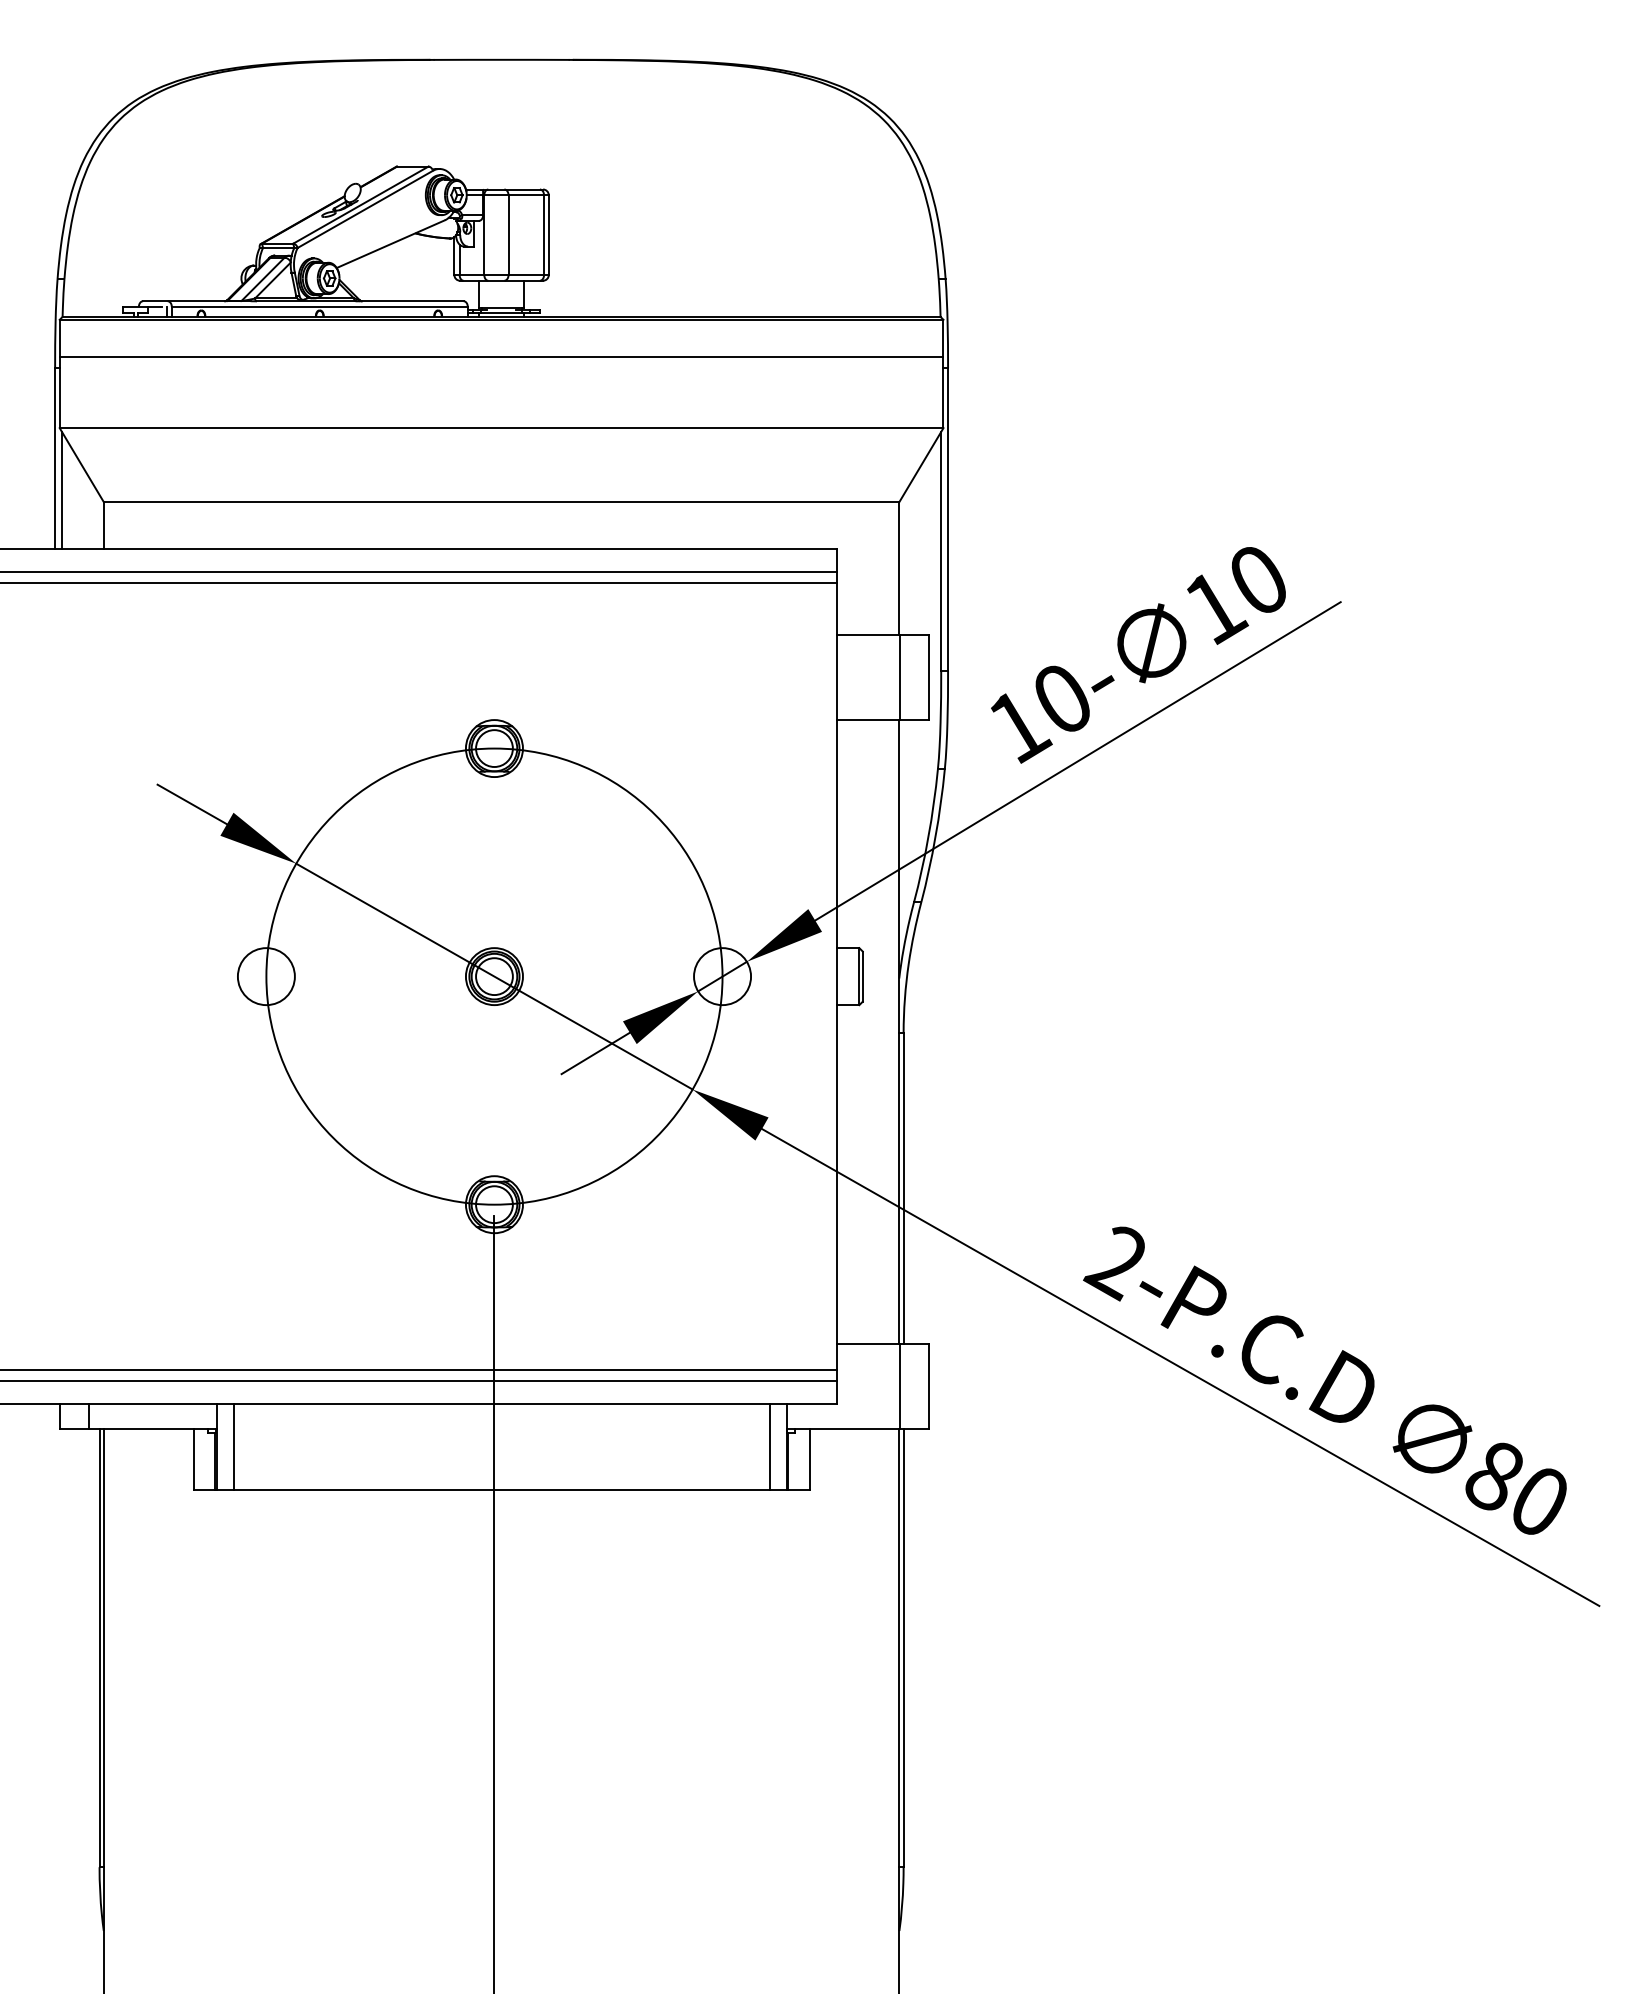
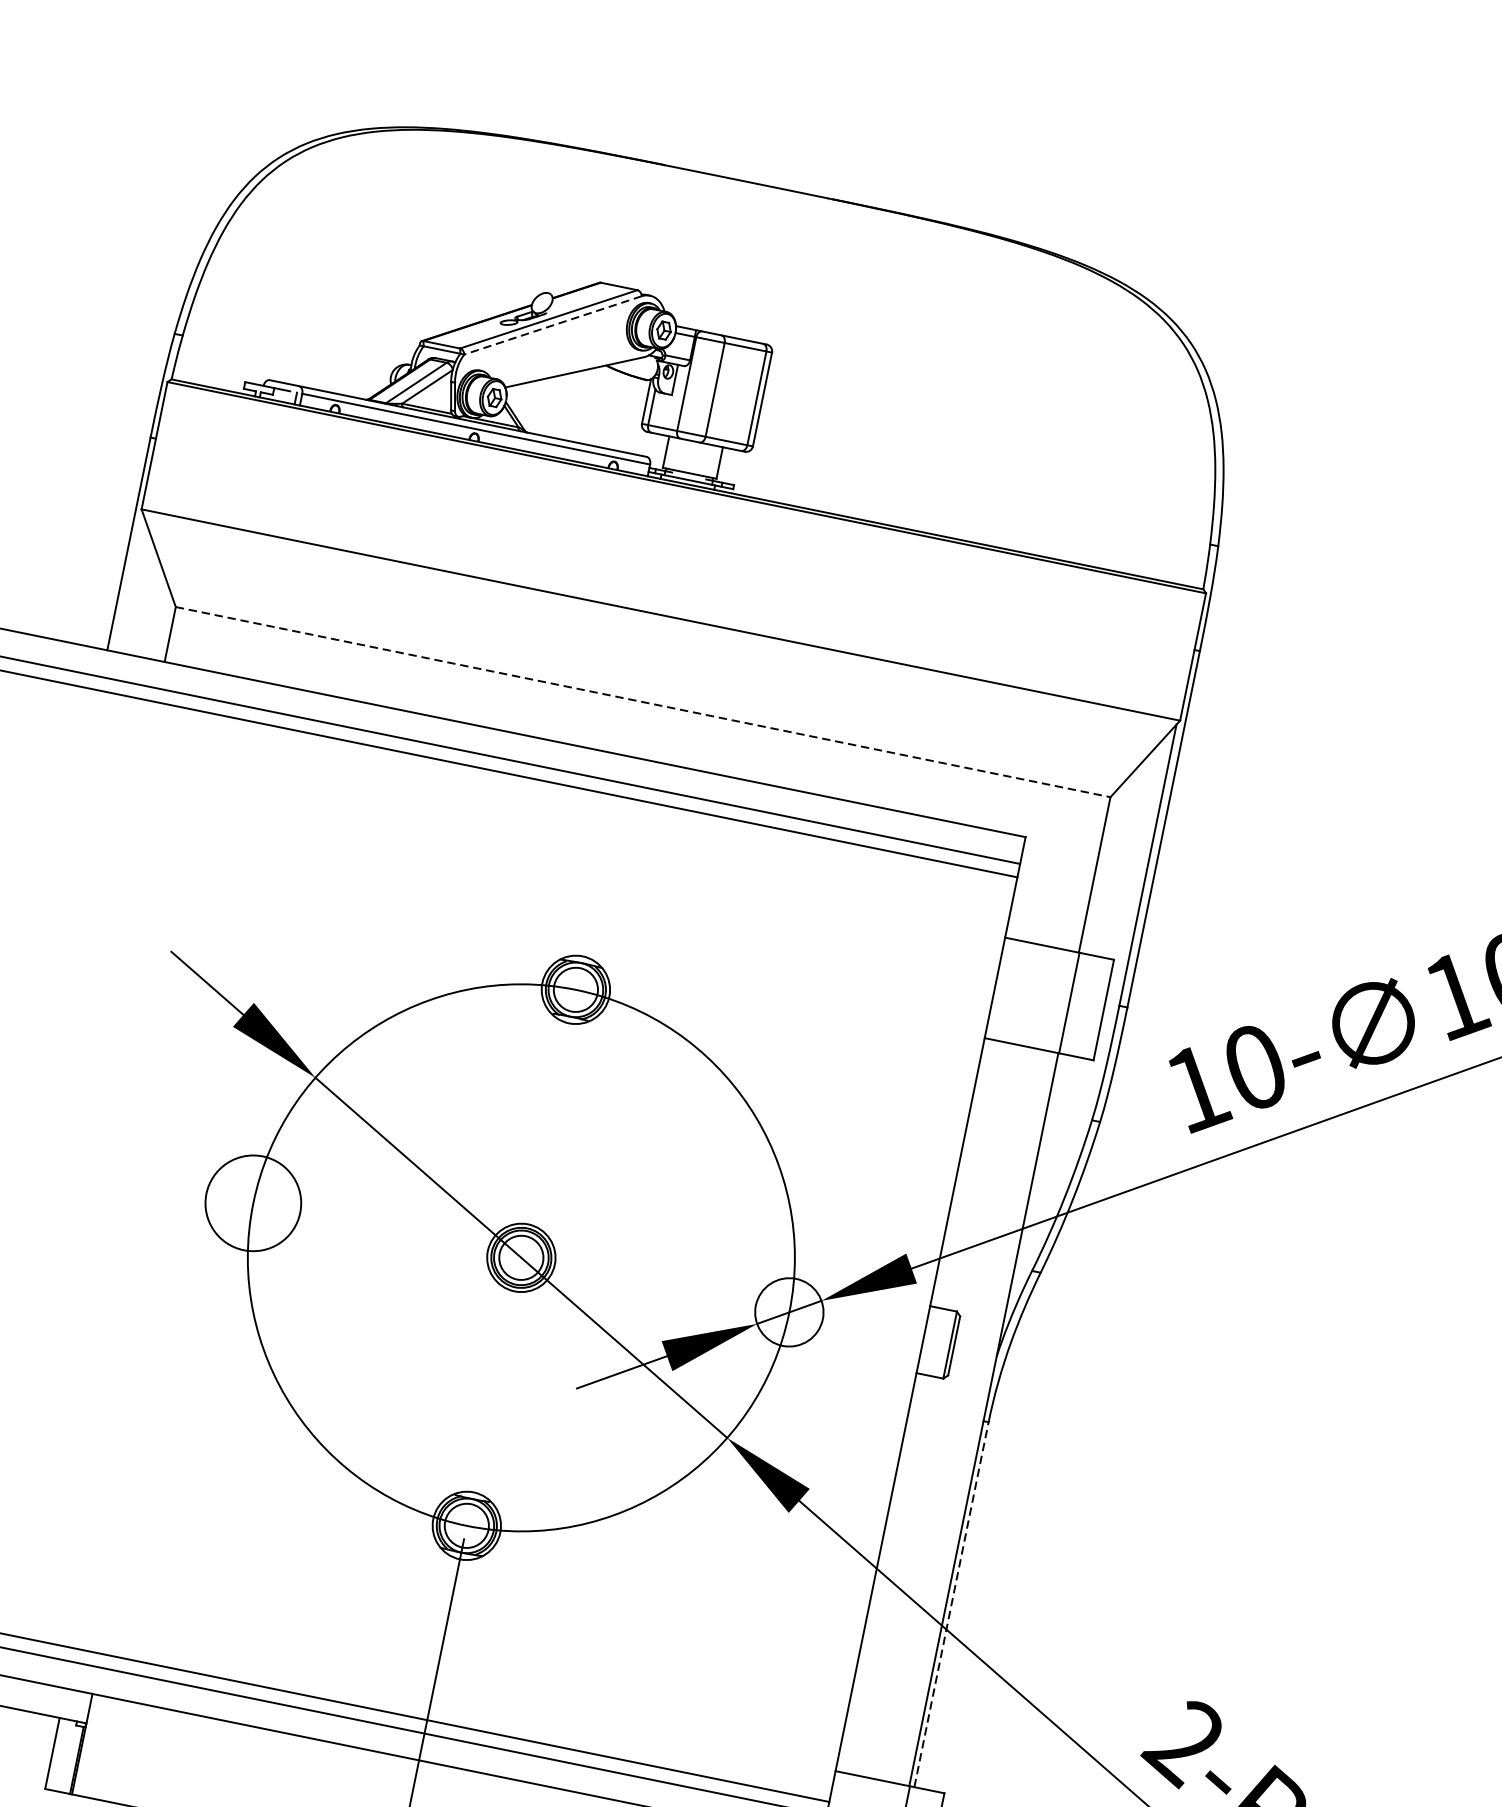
line: (365, 209) -> (553, 325), solid -> dashed
line: (501, 356) -> (677, 530), removed
line: (61, 490) -> (128, 583), removed
line: (501, 502) -> (642, 702), solid -> dashed
circle: (265, 976) -> (252, 1202), size x1.4
line: (903, 1188) -> (951, 1604), solid -> dashed
line: (233, 1446) -> (102, 1747), removed

